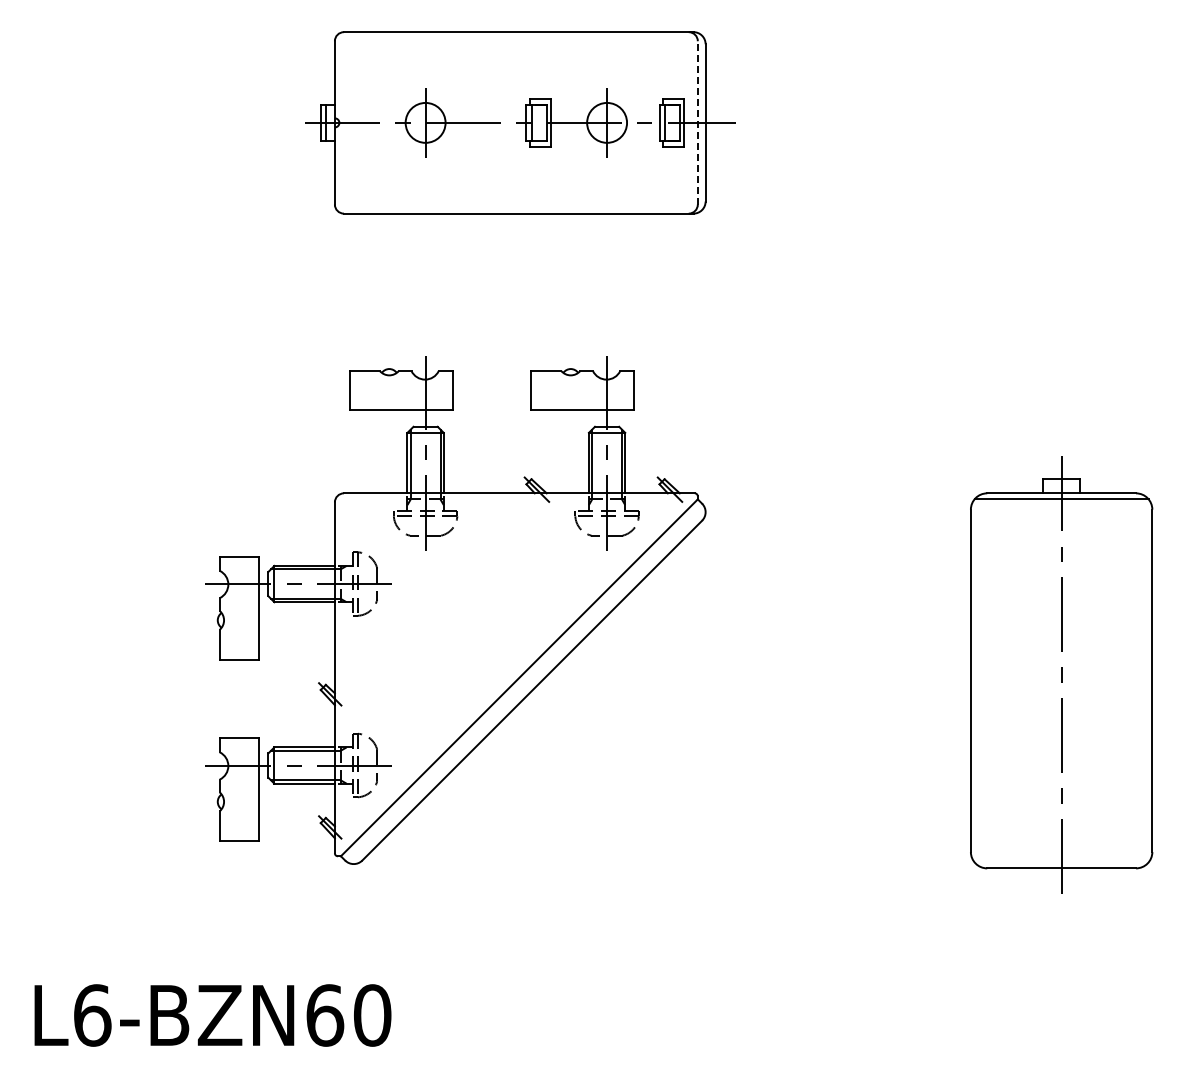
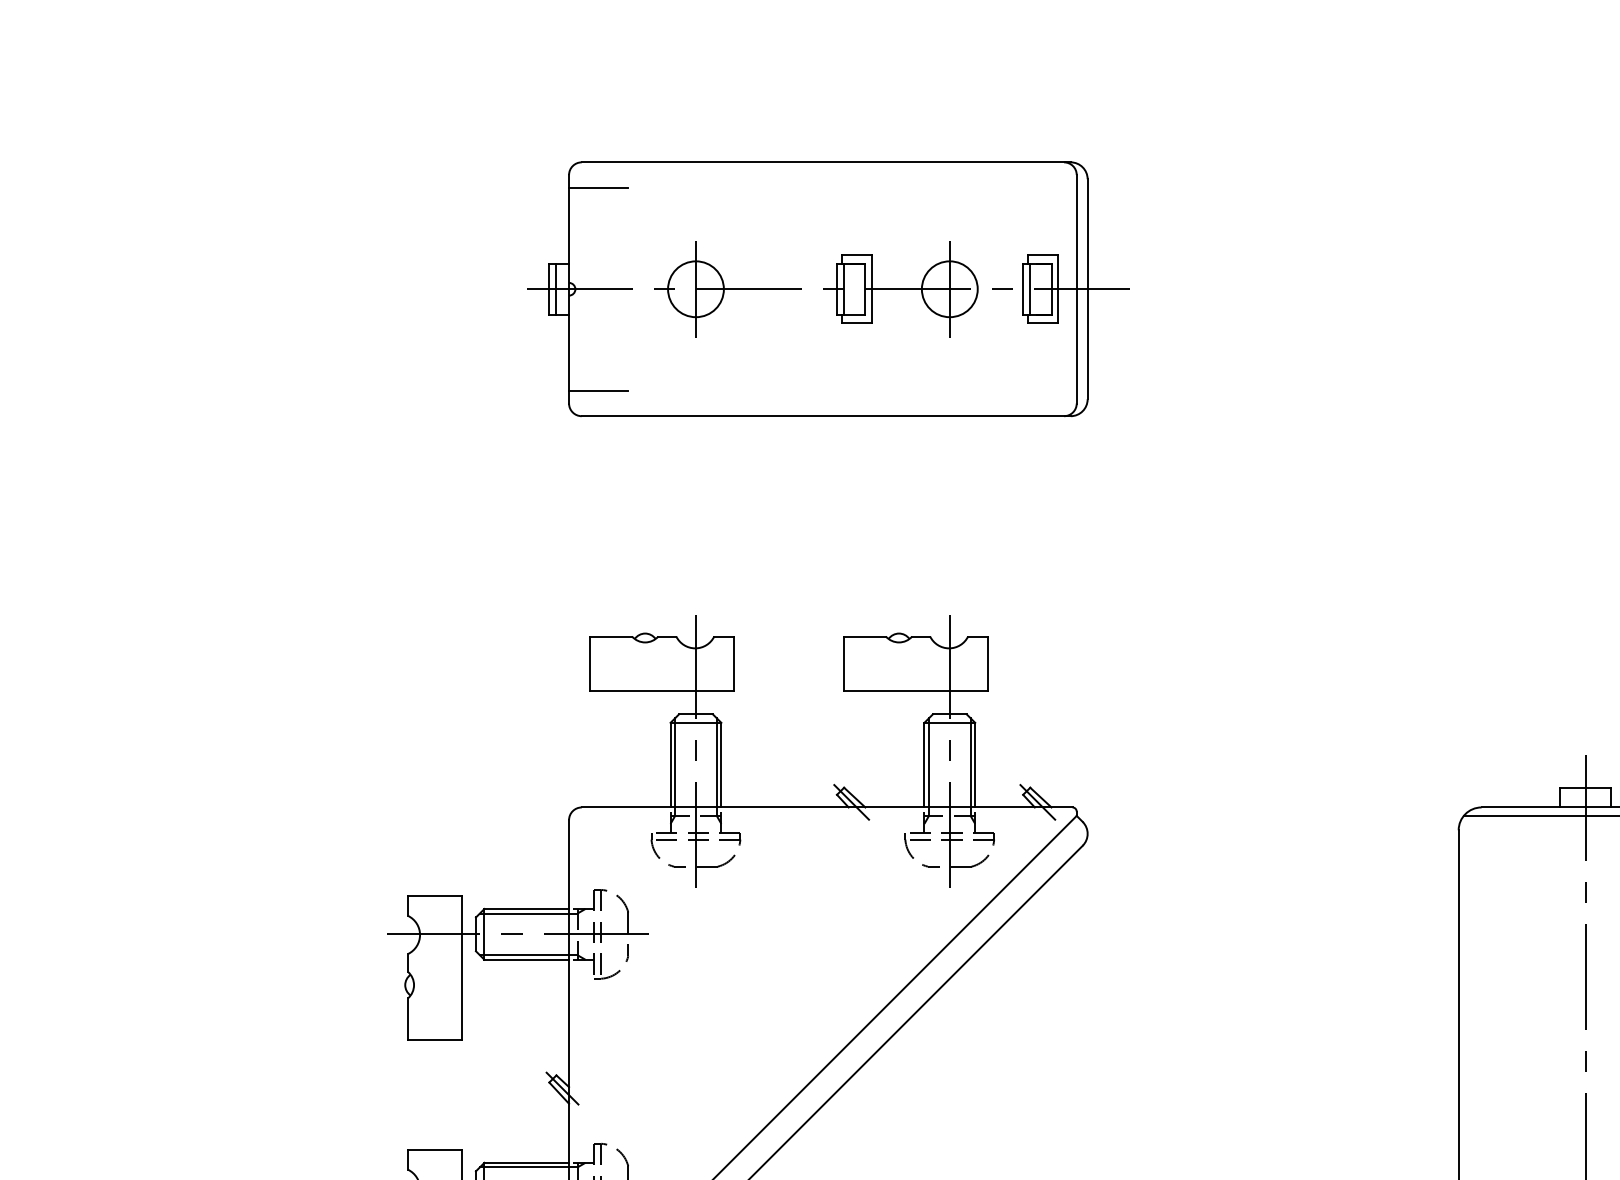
line: (355, 50) -> (597, 187), added
line: (697, 122) -> (1076, 288), dashed -> solid
line: (355, 195) -> (597, 390), added

